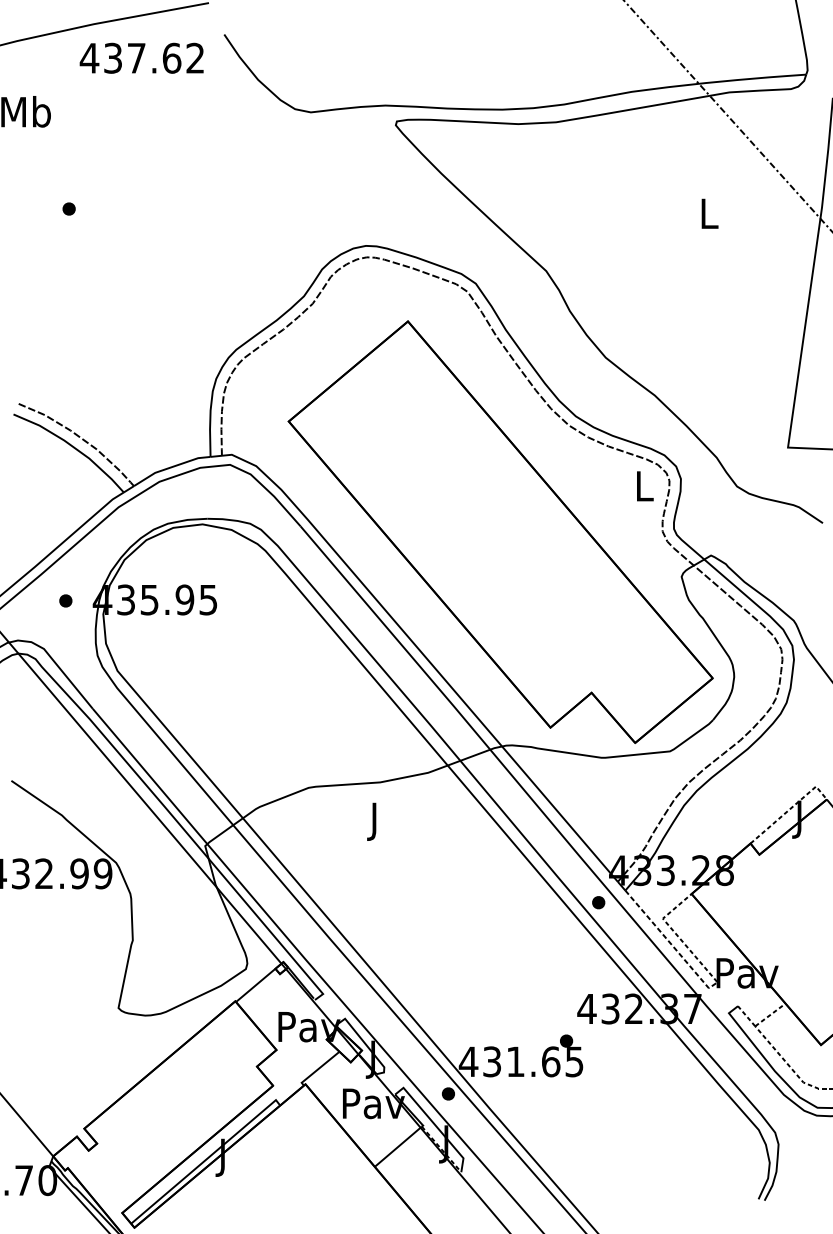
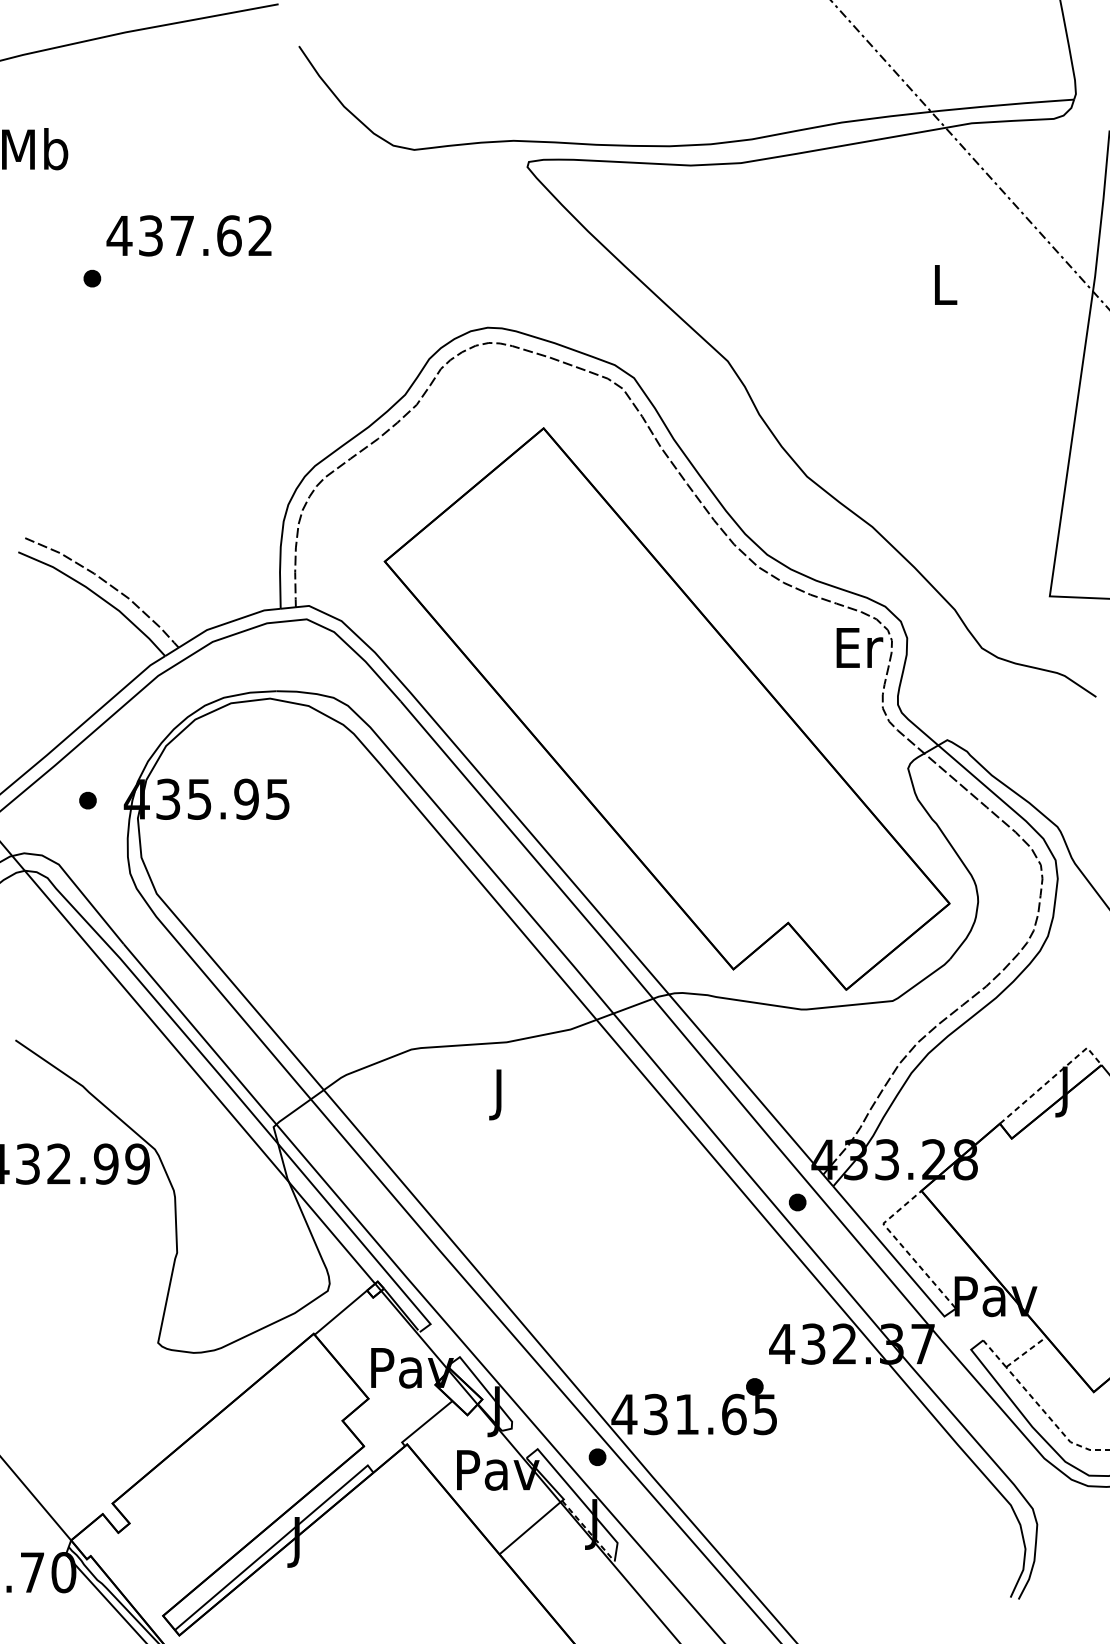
text: (141, 58) -> (188, 235), moved
text: (645, 485) -> (859, 647), L -> Er
line: (671, 943) -> (894, 1257), dashed -> solid

